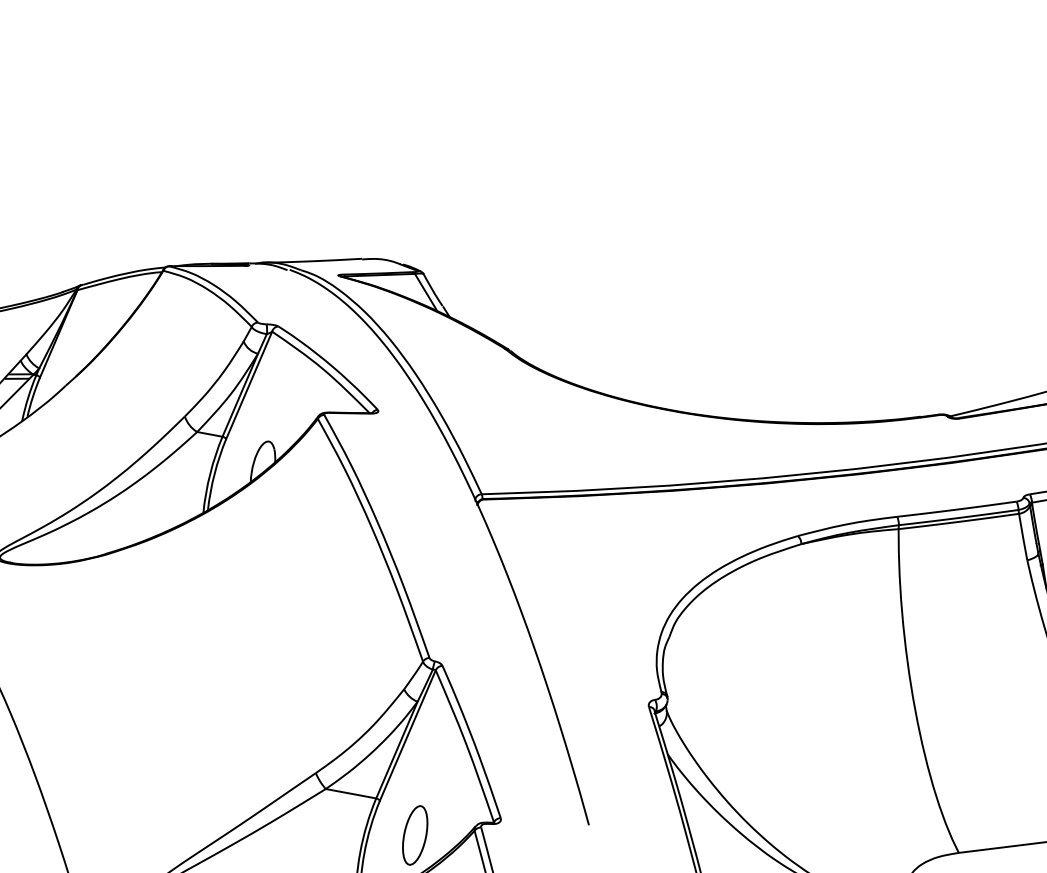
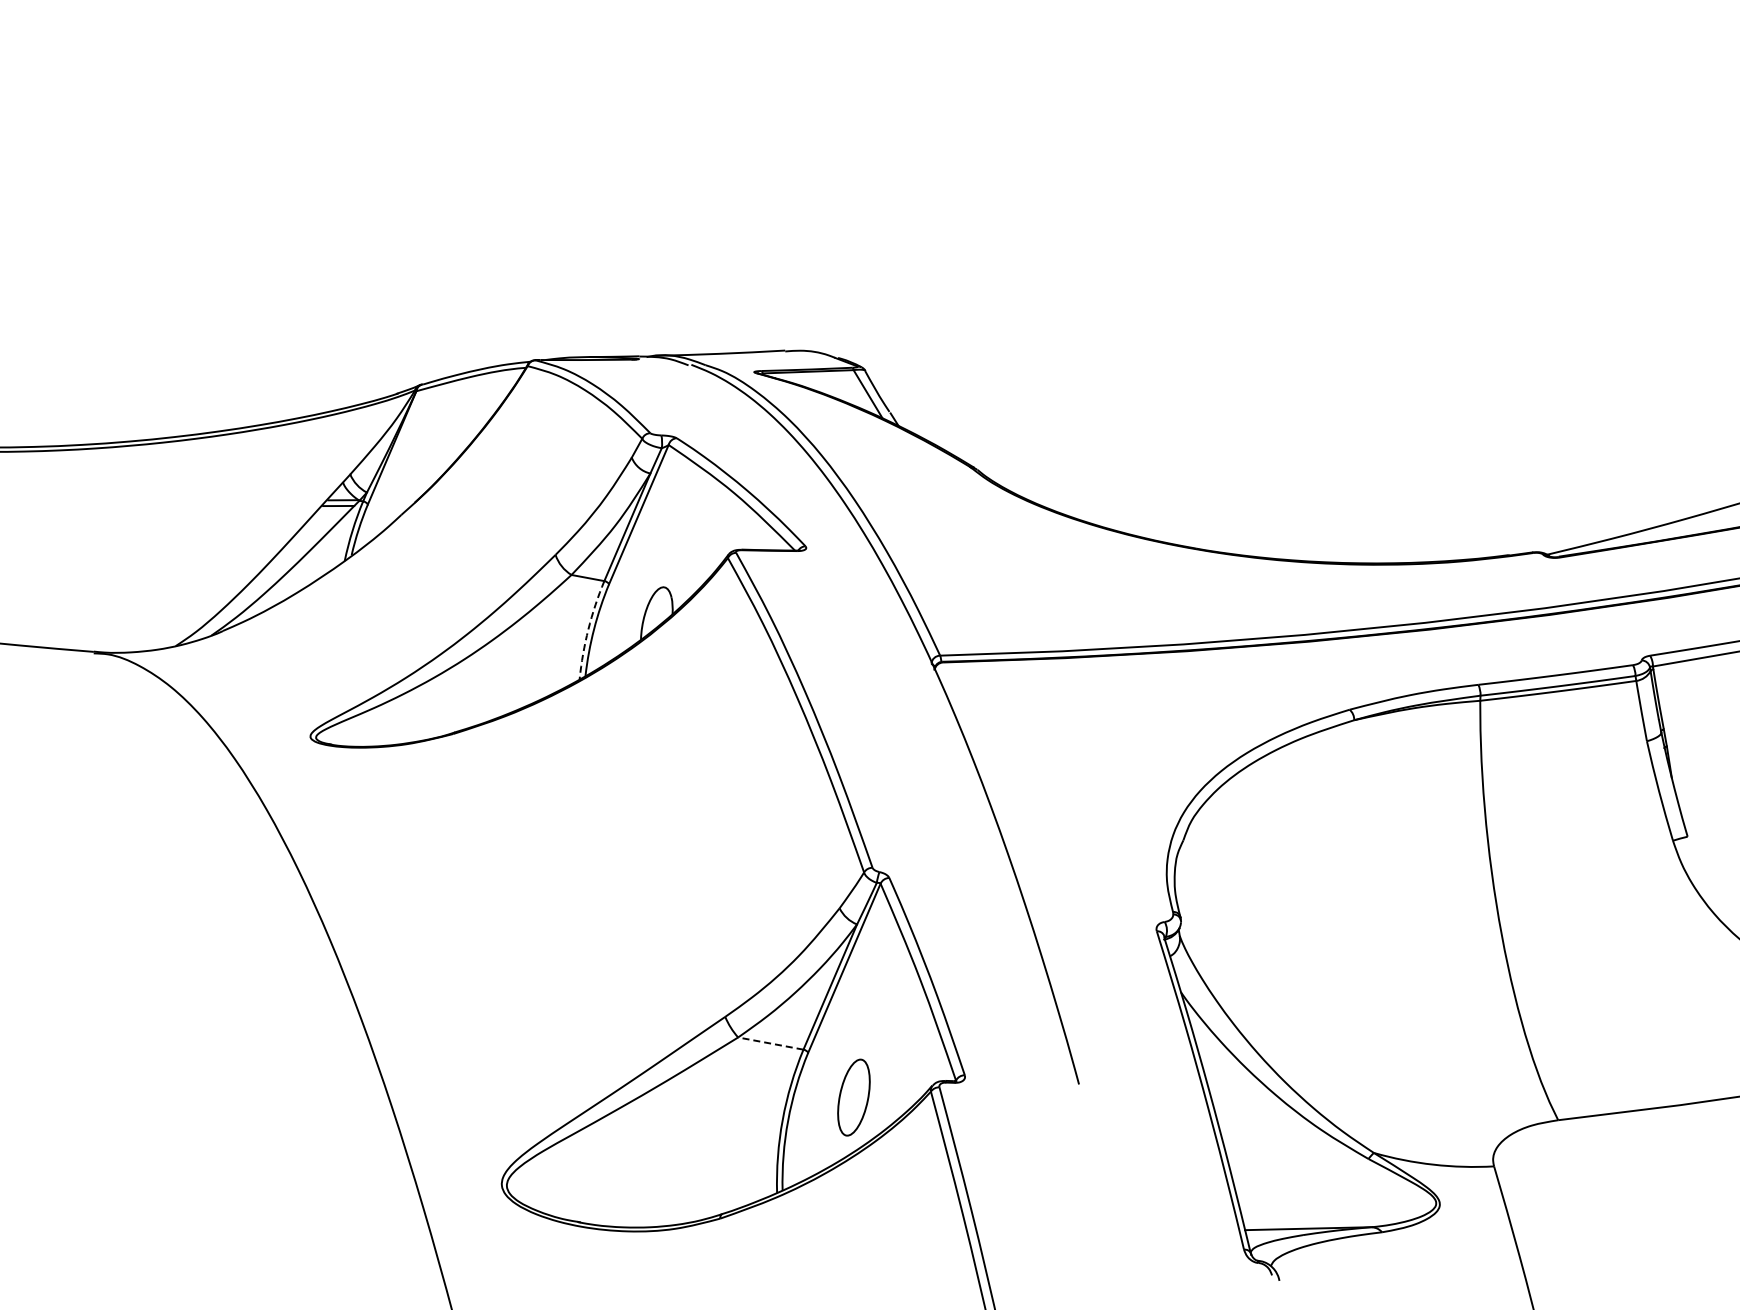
arc: (210, 474) -> (588, 629), solid -> dashed
line: (350, 793) -> (770, 1043), solid -> dashed

